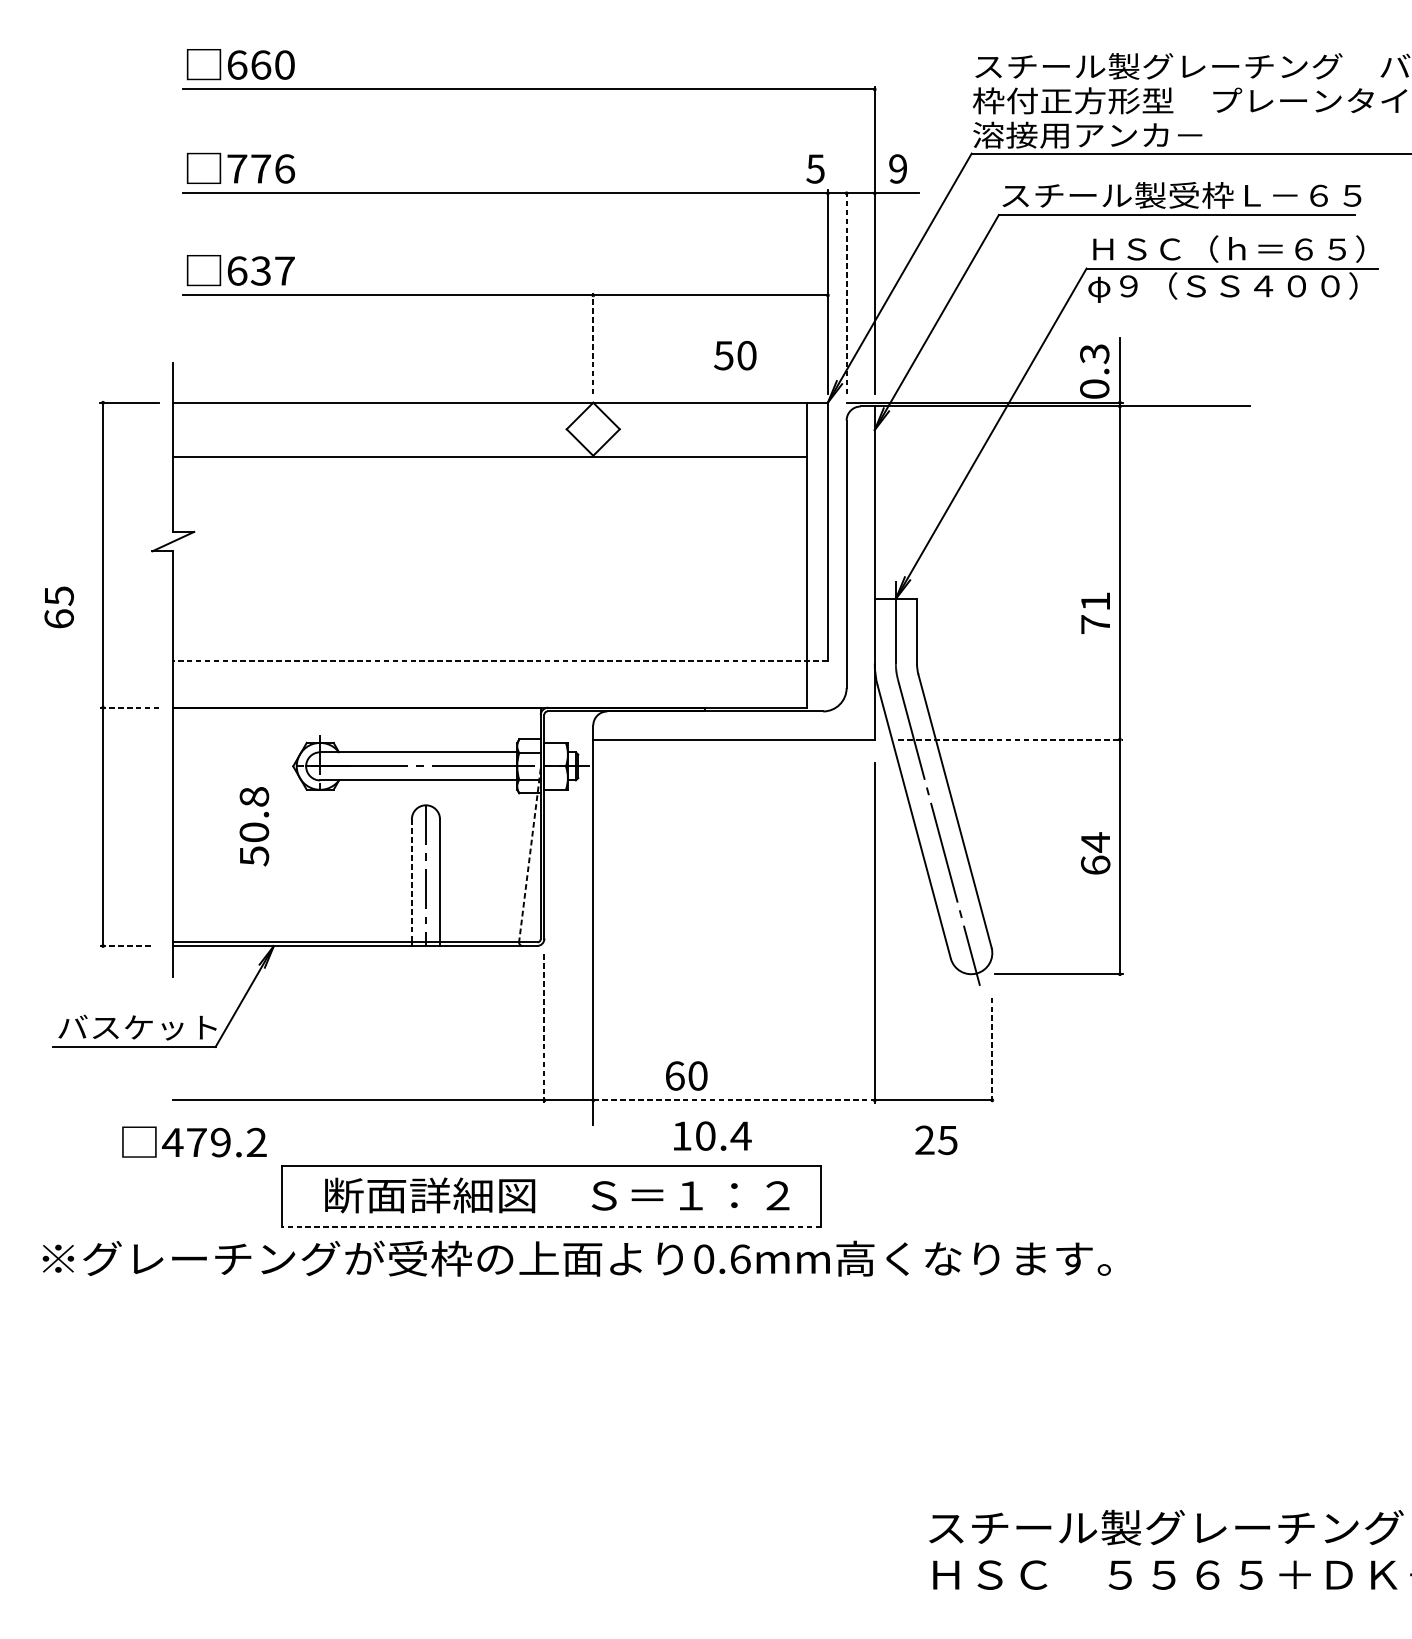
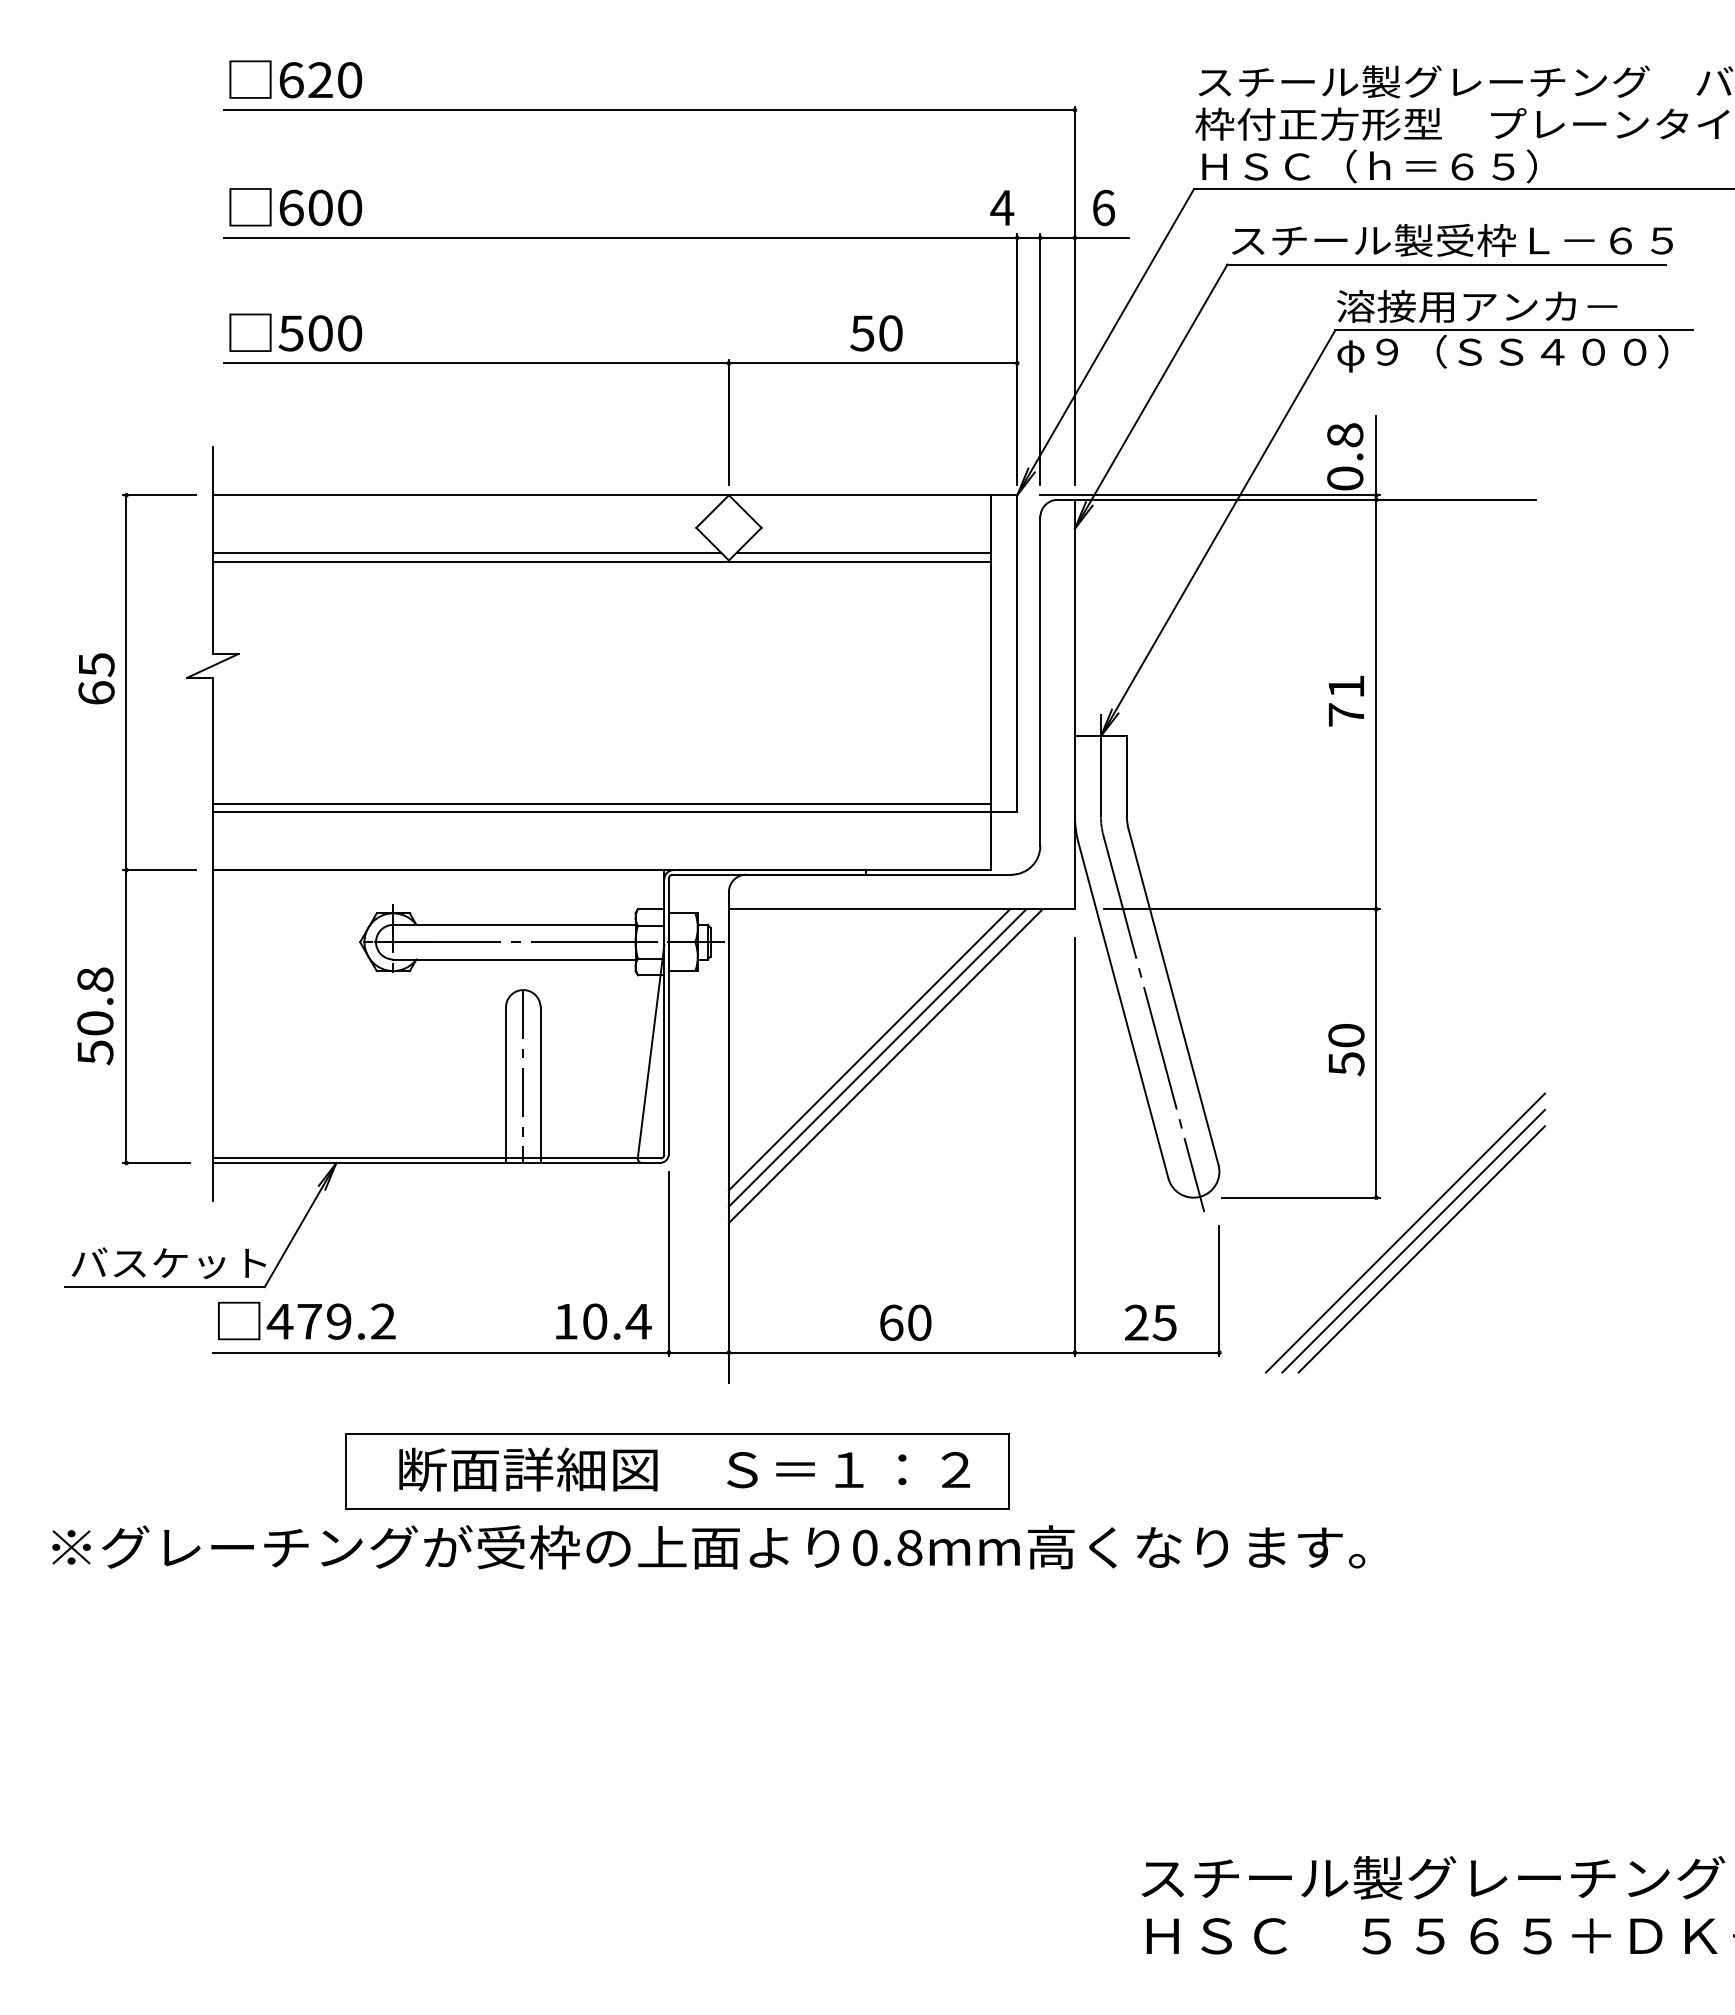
text: (260, 65) -> (320, 80), 660 -> 620
text: (1111, 135) -> (1366, 166), 溶接用アンカ－ -> ＨＳＣ（ｈ＝６５）
text: (260, 168) -> (320, 207), 776 -> 600
text: (898, 168) -> (1103, 207), 9 -> 6
text: (815, 169) -> (1002, 208), 5 -> 4
text: (1225, 249) -> (1506, 306), ＨＳＣ（ｈ＝６５） -> 溶接用アンカ－
text: (260, 271) -> (320, 333), 637 -> 500
line: (846, 292) -> (1040, 359), dashed -> solid
line: (592, 343) -> (728, 422), dashed -> solid
text: (1094, 354) -> (1345, 435), 0.3 -> 0.8
text: (735, 355) -> (876, 333), moved
line: (379, 449) -> (466, 552), added
line: (702, 449) -> (863, 552), added
text: (59, 607) -> (96, 678), moved
text: (1095, 612) -> (1346, 700), moved
line: (489, 653) -> (601, 803), added
line: (500, 660) -> (614, 812), dashed -> solid
line: (129, 708) -> (158, 870), dashed -> solid
line: (1010, 739) -> (1241, 909), dashed -> solid
text: (254, 826) -> (95, 1016), moved
line: (707, 853) -> (869, 1049), added
text: (1095, 853) -> (1346, 1049), 64 -> 50
line: (530, 855) -> (651, 1051), dashed -> solid
line: (714, 860) -> (877, 1057), added
line: (720, 867) -> (885, 1066), added
line: (412, 880) -> (506, 1082), dashed -> solid
line: (127, 946) -> (156, 1163), dashed -> solid
line: (1143, 1002) -> (1405, 1232), added
line: (1150, 1009) -> (1413, 1240), added
line: (1156, 1016) -> (1421, 1249), added
line: (544, 1028) -> (668, 1264), dashed -> solid
line: (992, 1050) -> (1219, 1291), dashed -> solid
text: (686, 1075) -> (905, 1322), moved
line: (734, 1100) -> (902, 1352), dashed -> solid
text: (712, 1135) -> (603, 1321), moved
text: (936, 1140) -> (1150, 1322), moved
text: (194, 1141) -> (306, 1320), moved
line: (551, 1227) -> (677, 1508), dashed -> solid
text: (740, 1258) -> (909, 1547), 0.6mm -> 0.8mm

